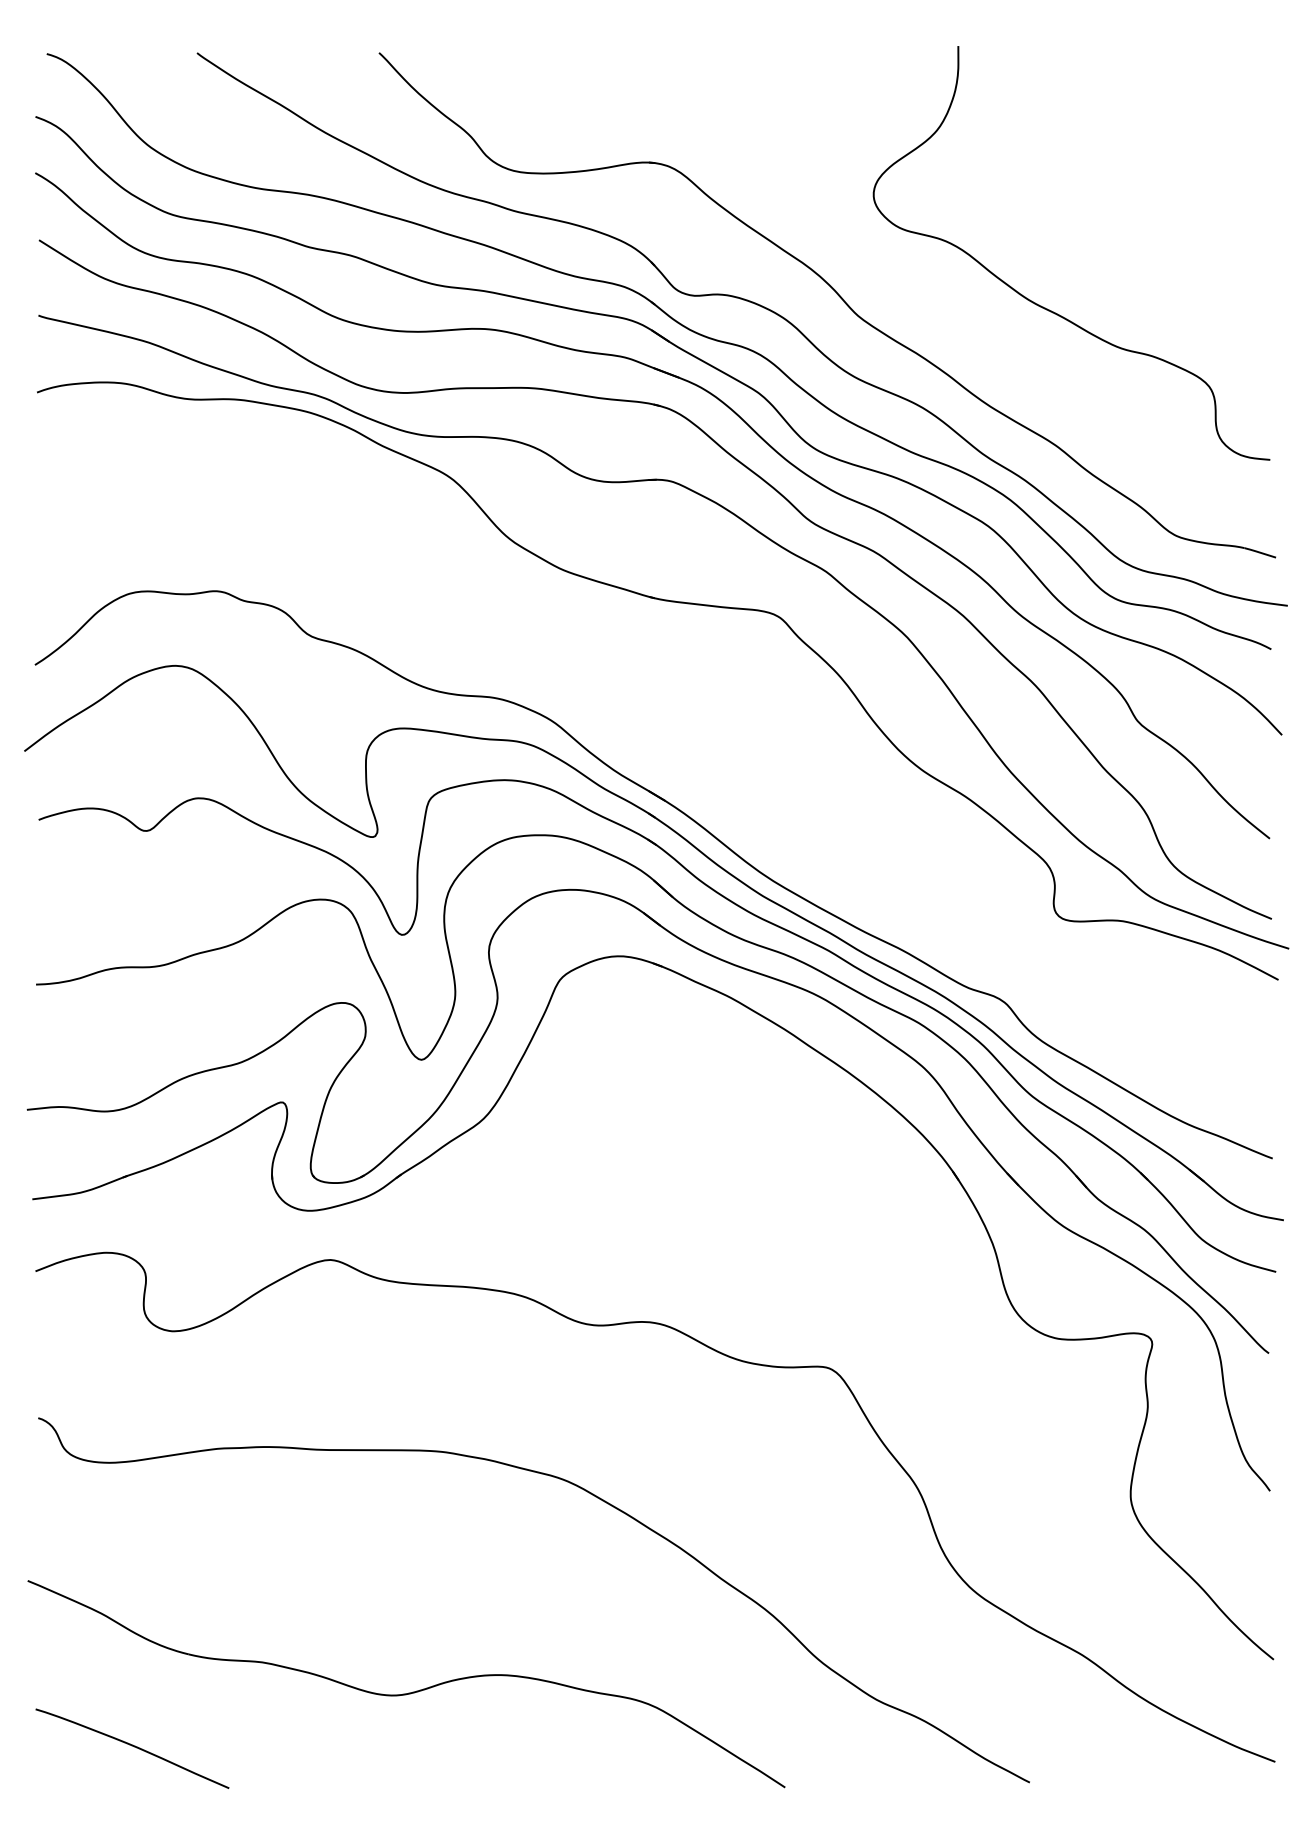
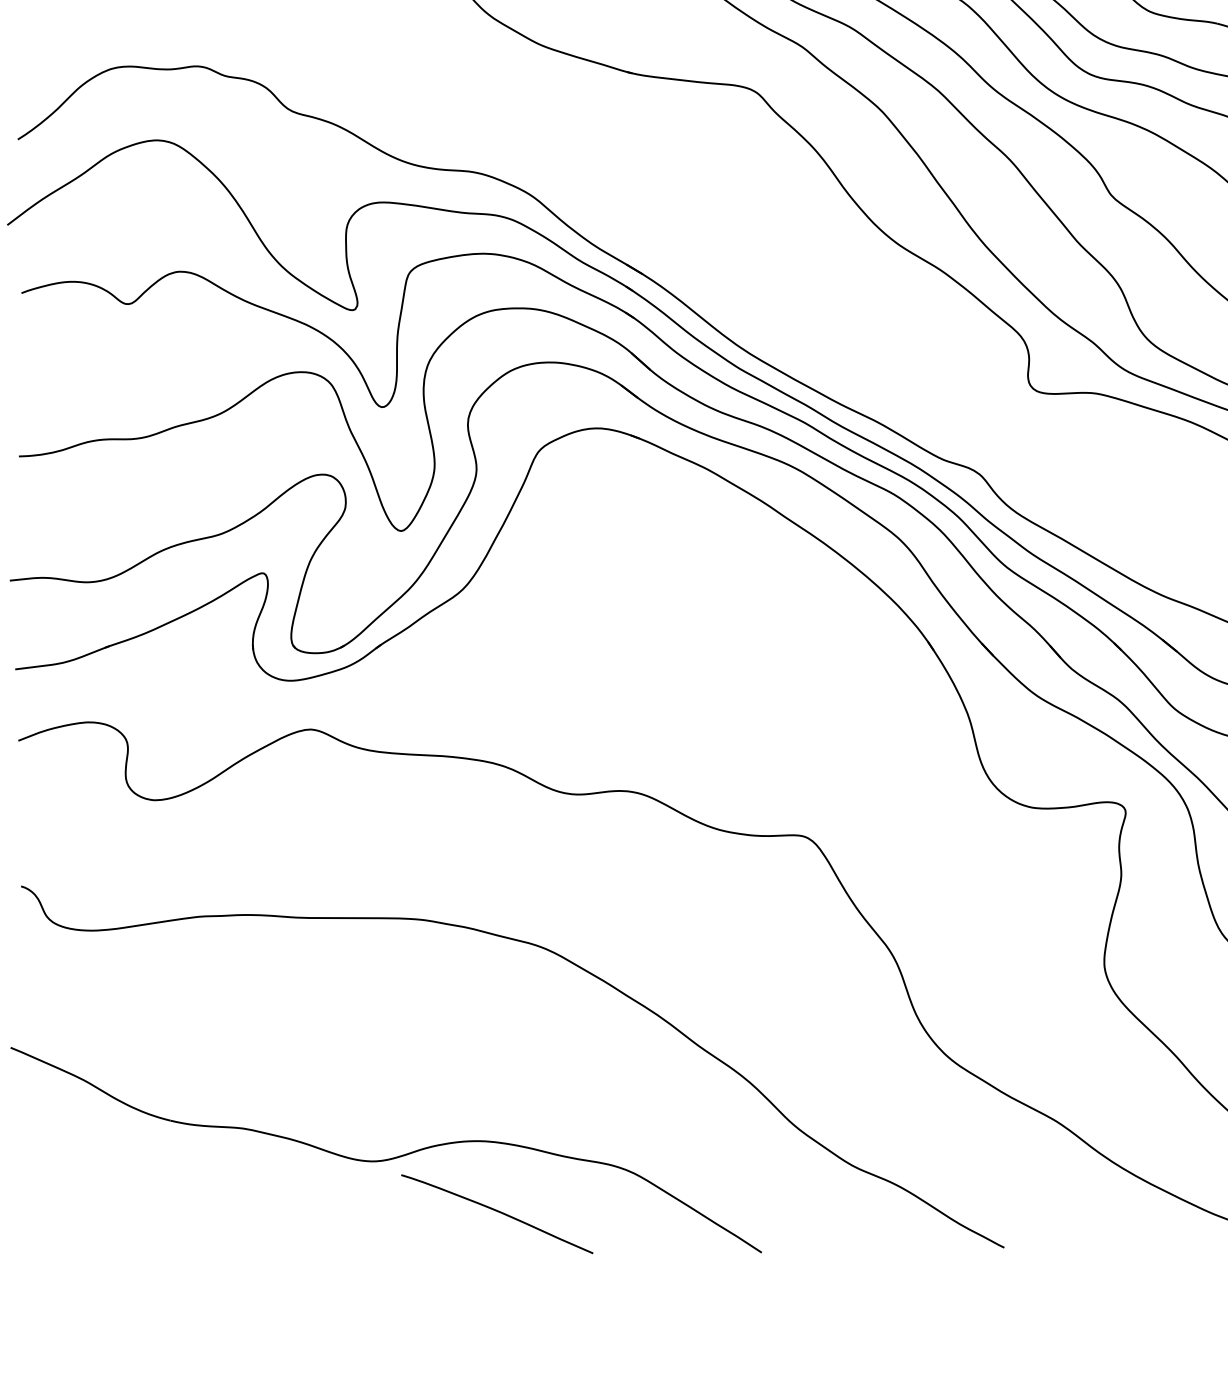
curve: (132, 1746) -> (497, 1211), moved

